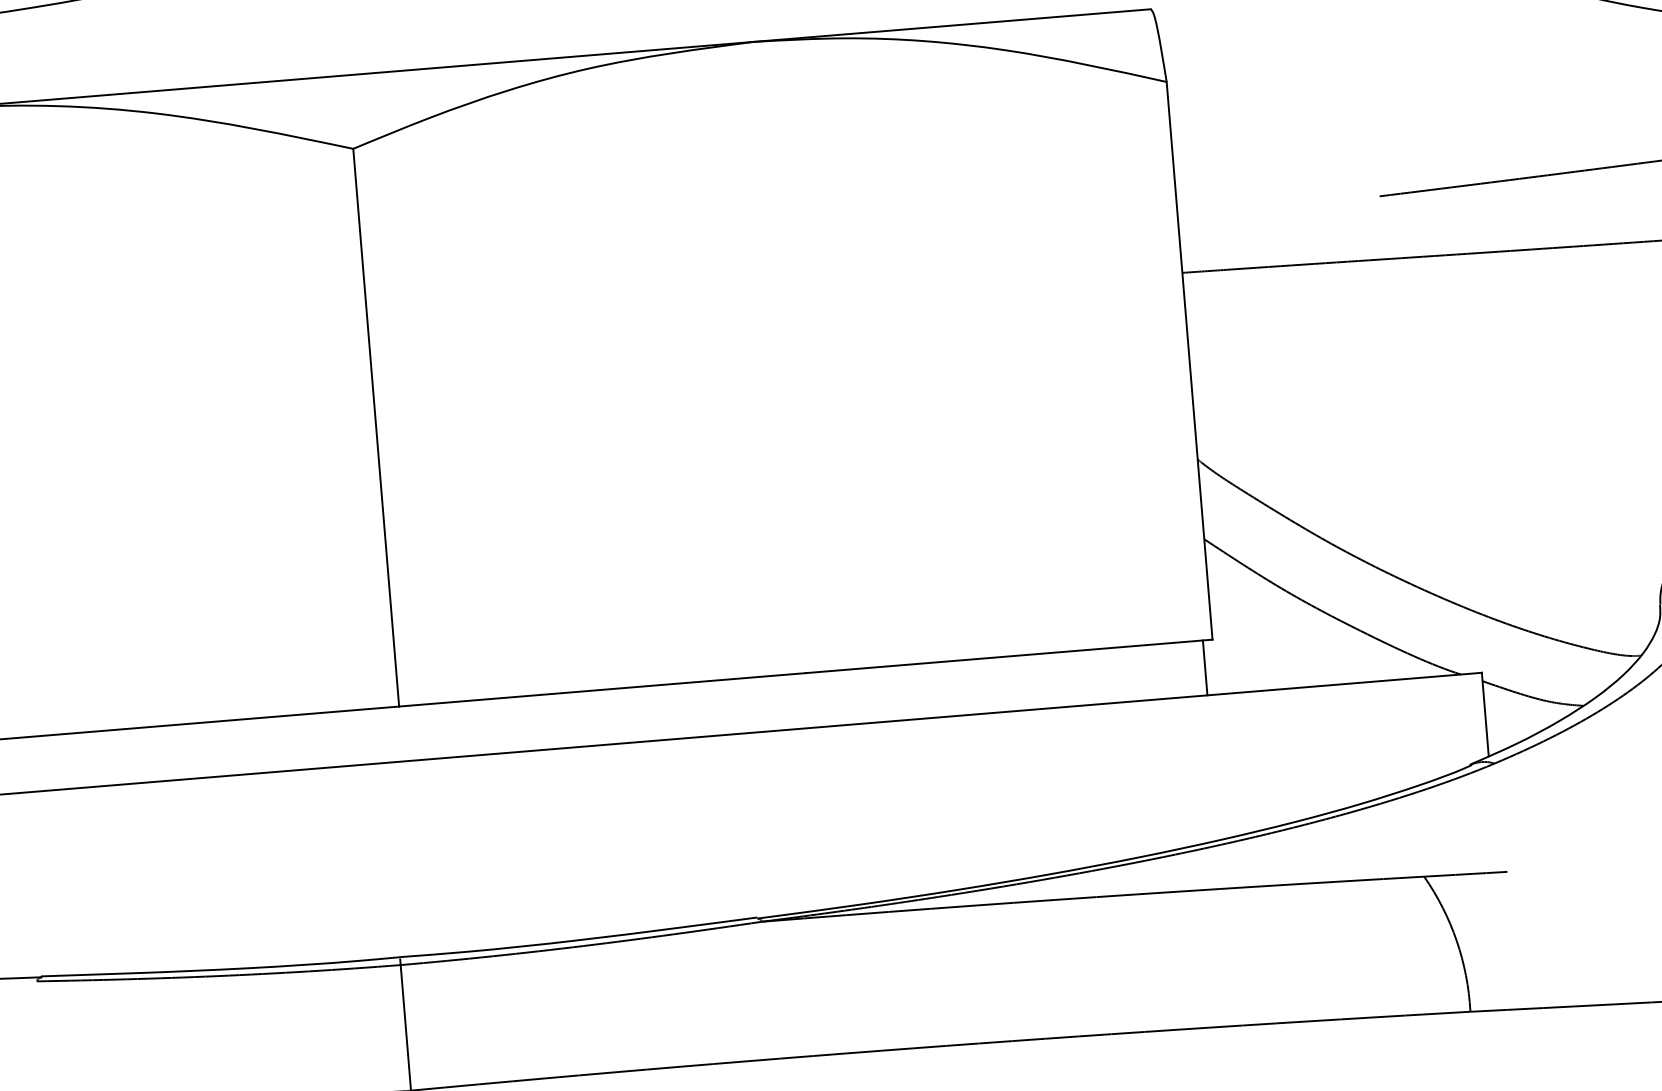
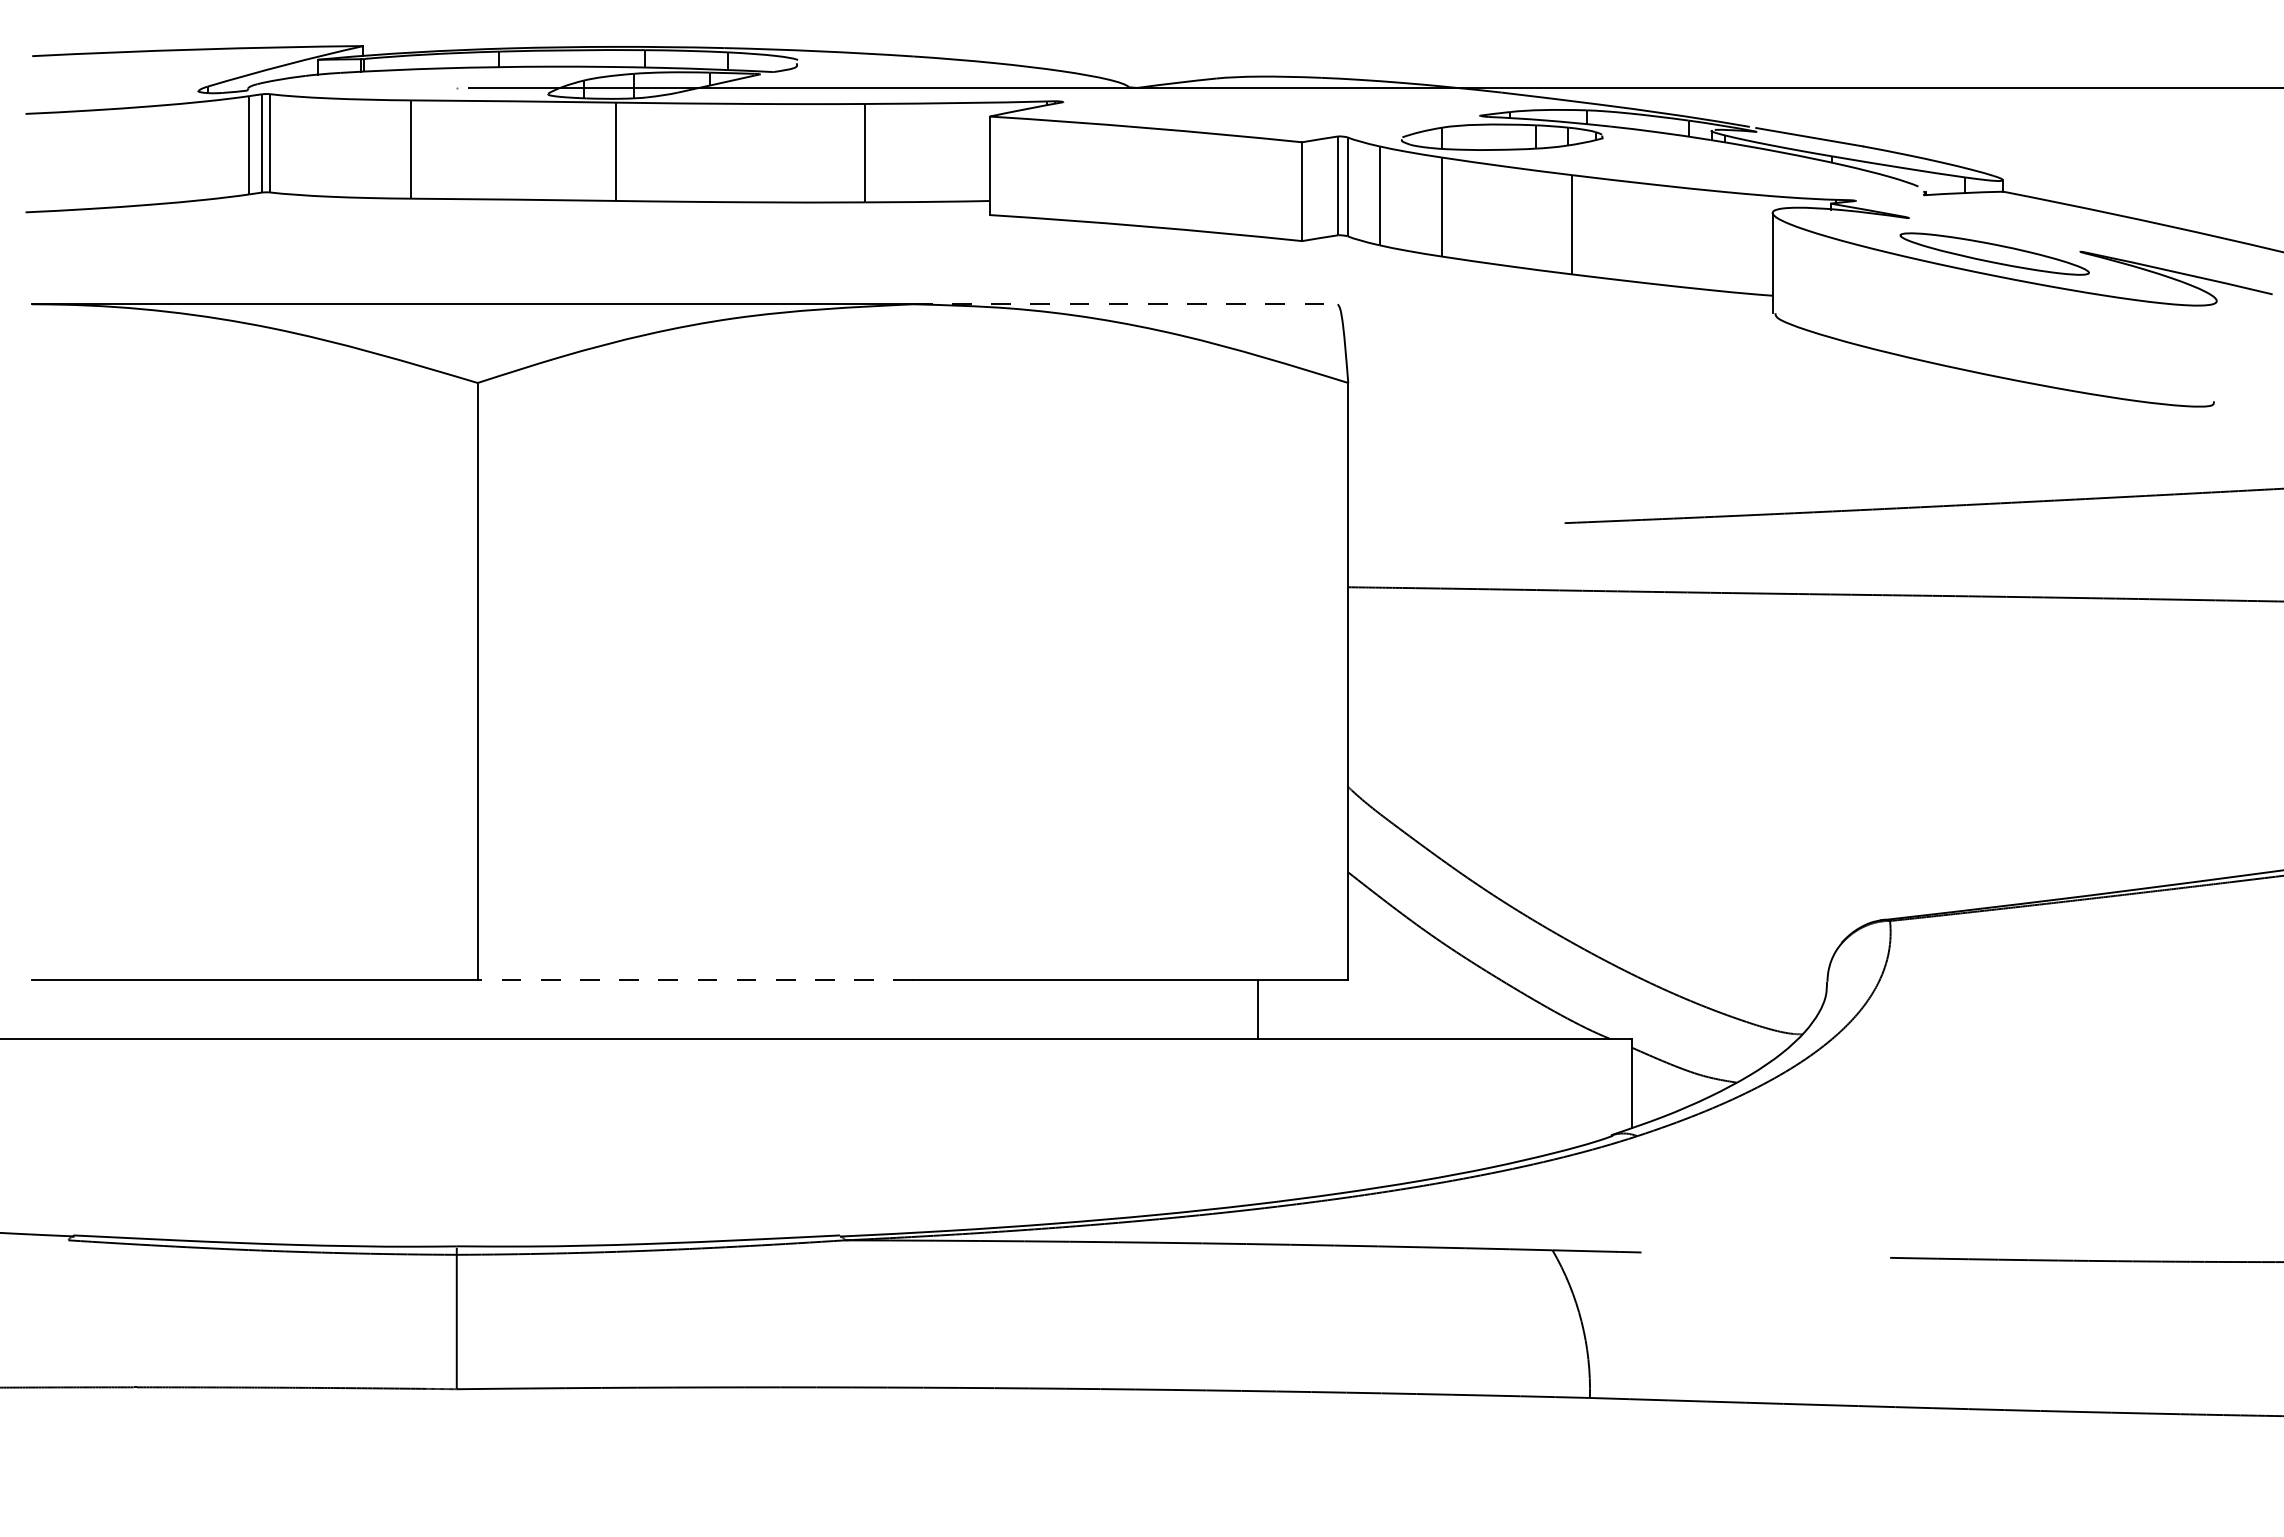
line: (952, 25) -> (1125, 304), solid -> dashed
line: (1204, 667) -> (1257, 1008), moved
line: (602, 689) -> (695, 979), solid -> dashed

